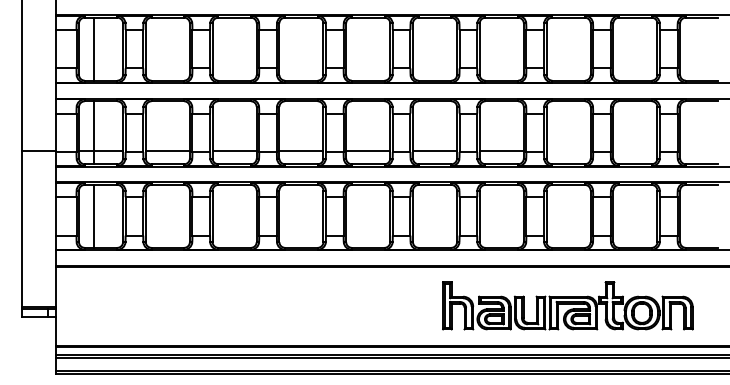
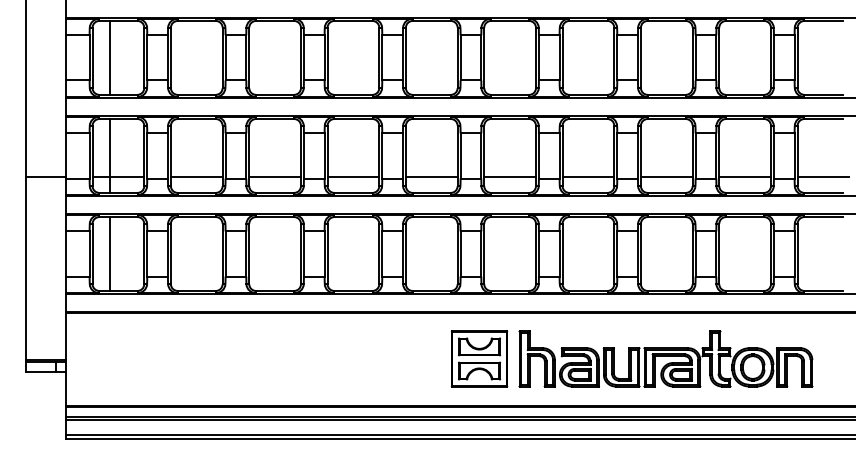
line: (568, 151) -> (666, 177), added
line: (634, 151) -> (744, 177), added
line: (702, 151) -> (823, 177), added
part: (408, 305) -> (479, 358), added

